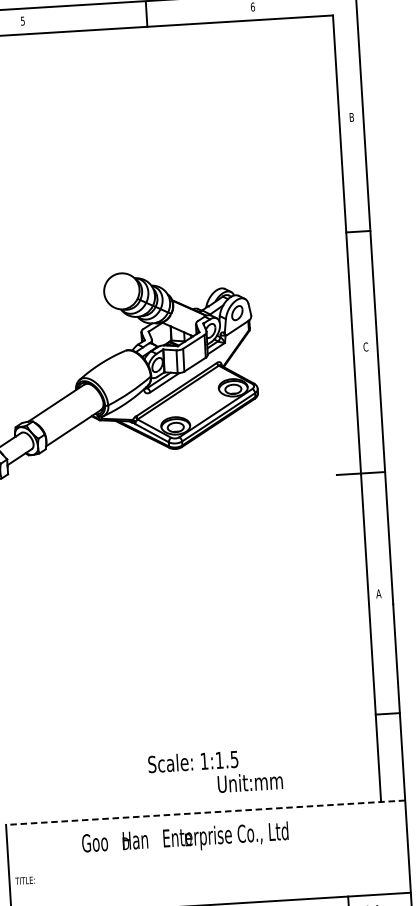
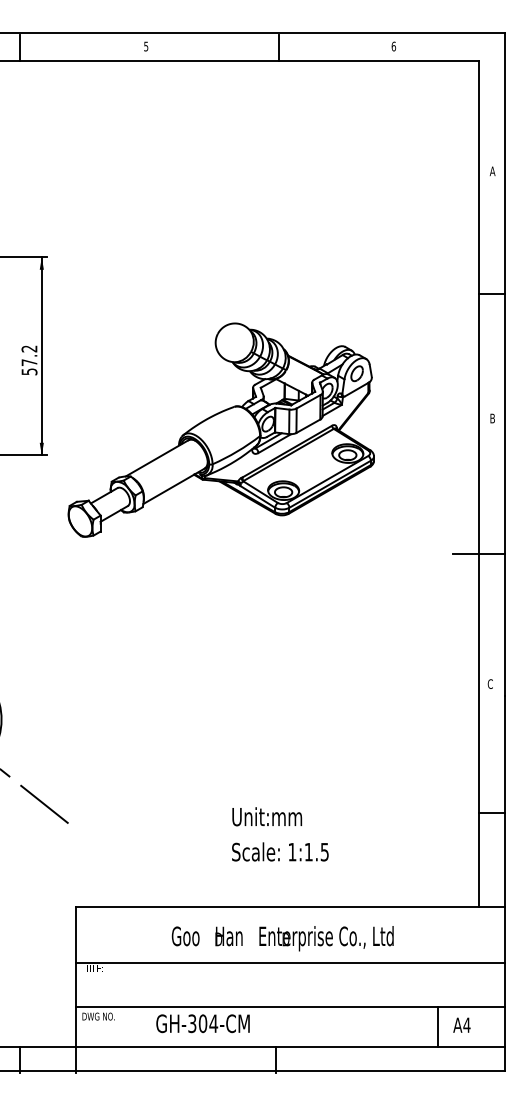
text: (351, 117) -> (492, 171), B -> A
text: (365, 347) -> (492, 418), C -> B
text: (378, 593) -> (490, 683), A -> C
text: (250, 782) -> (267, 816), moved
line: (205, 812) -> (290, 907), dashed -> solid
text: (185, 839) -> (282, 938), moved
line: (208, 863) -> (290, 962), added

